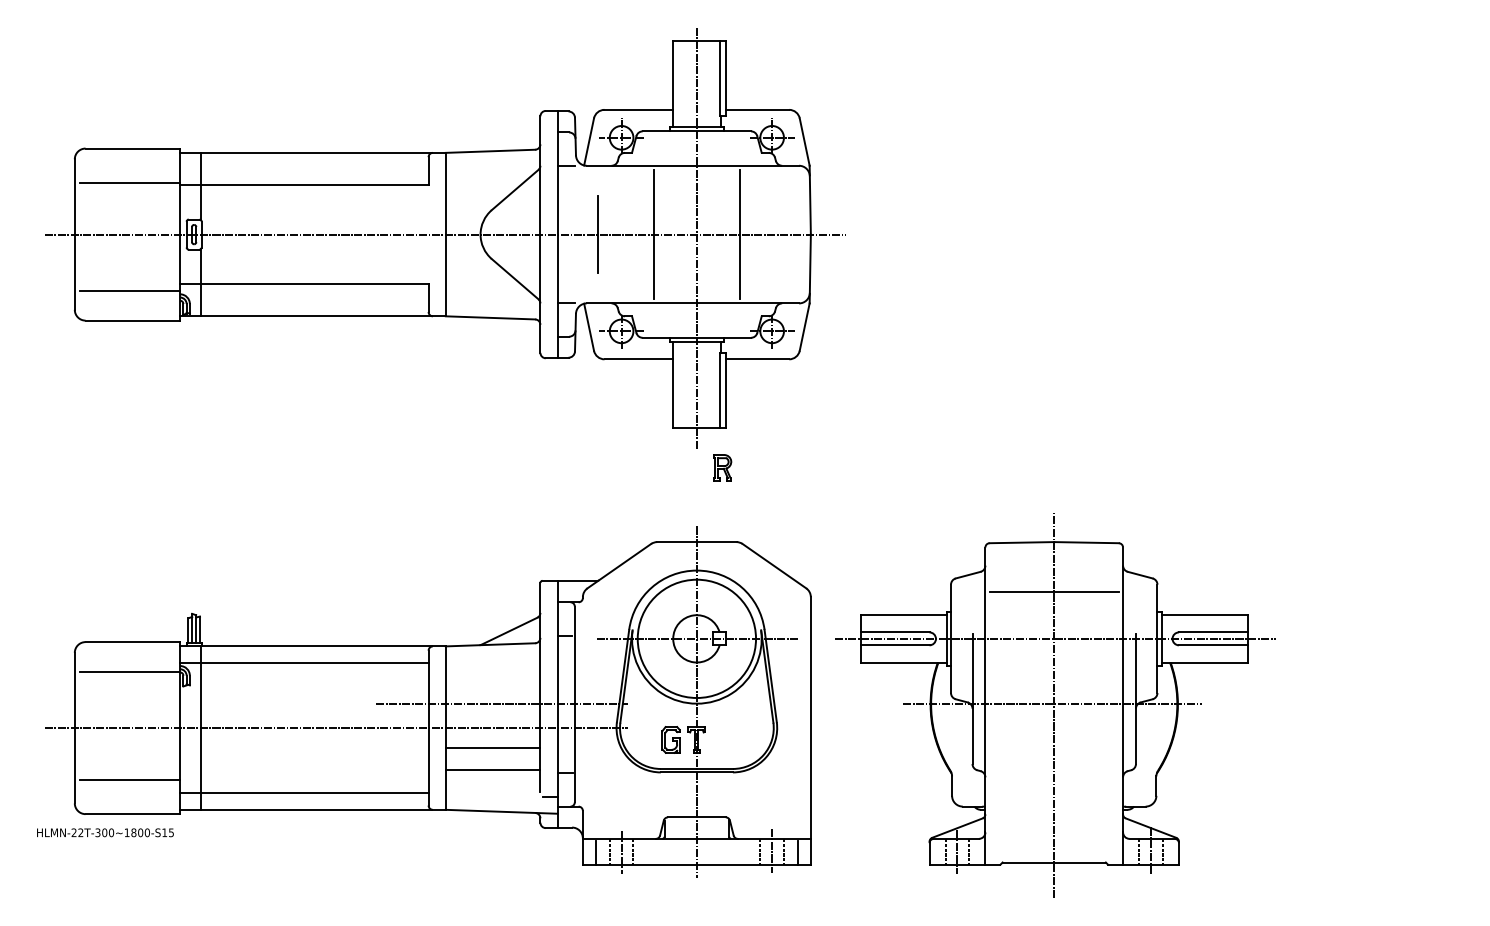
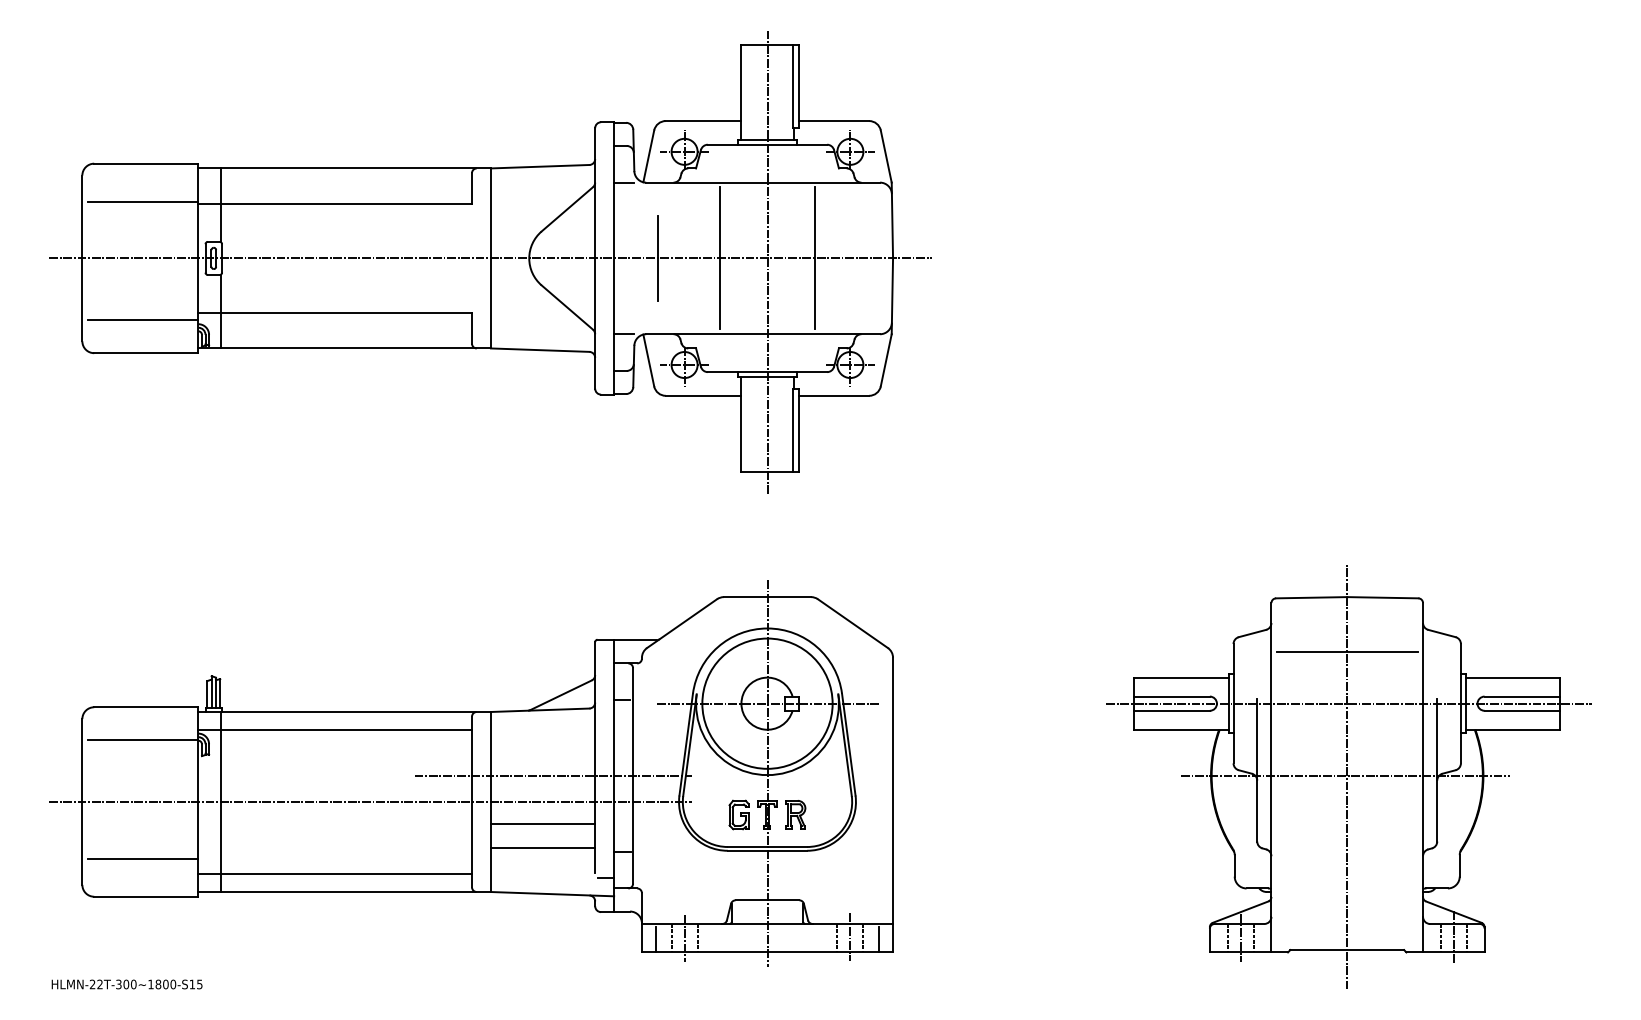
part: (722, 467) -> (795, 814), moved
part: (1055, 705) -> (1348, 777), moved
text: (105, 832) -> (127, 984), moved

